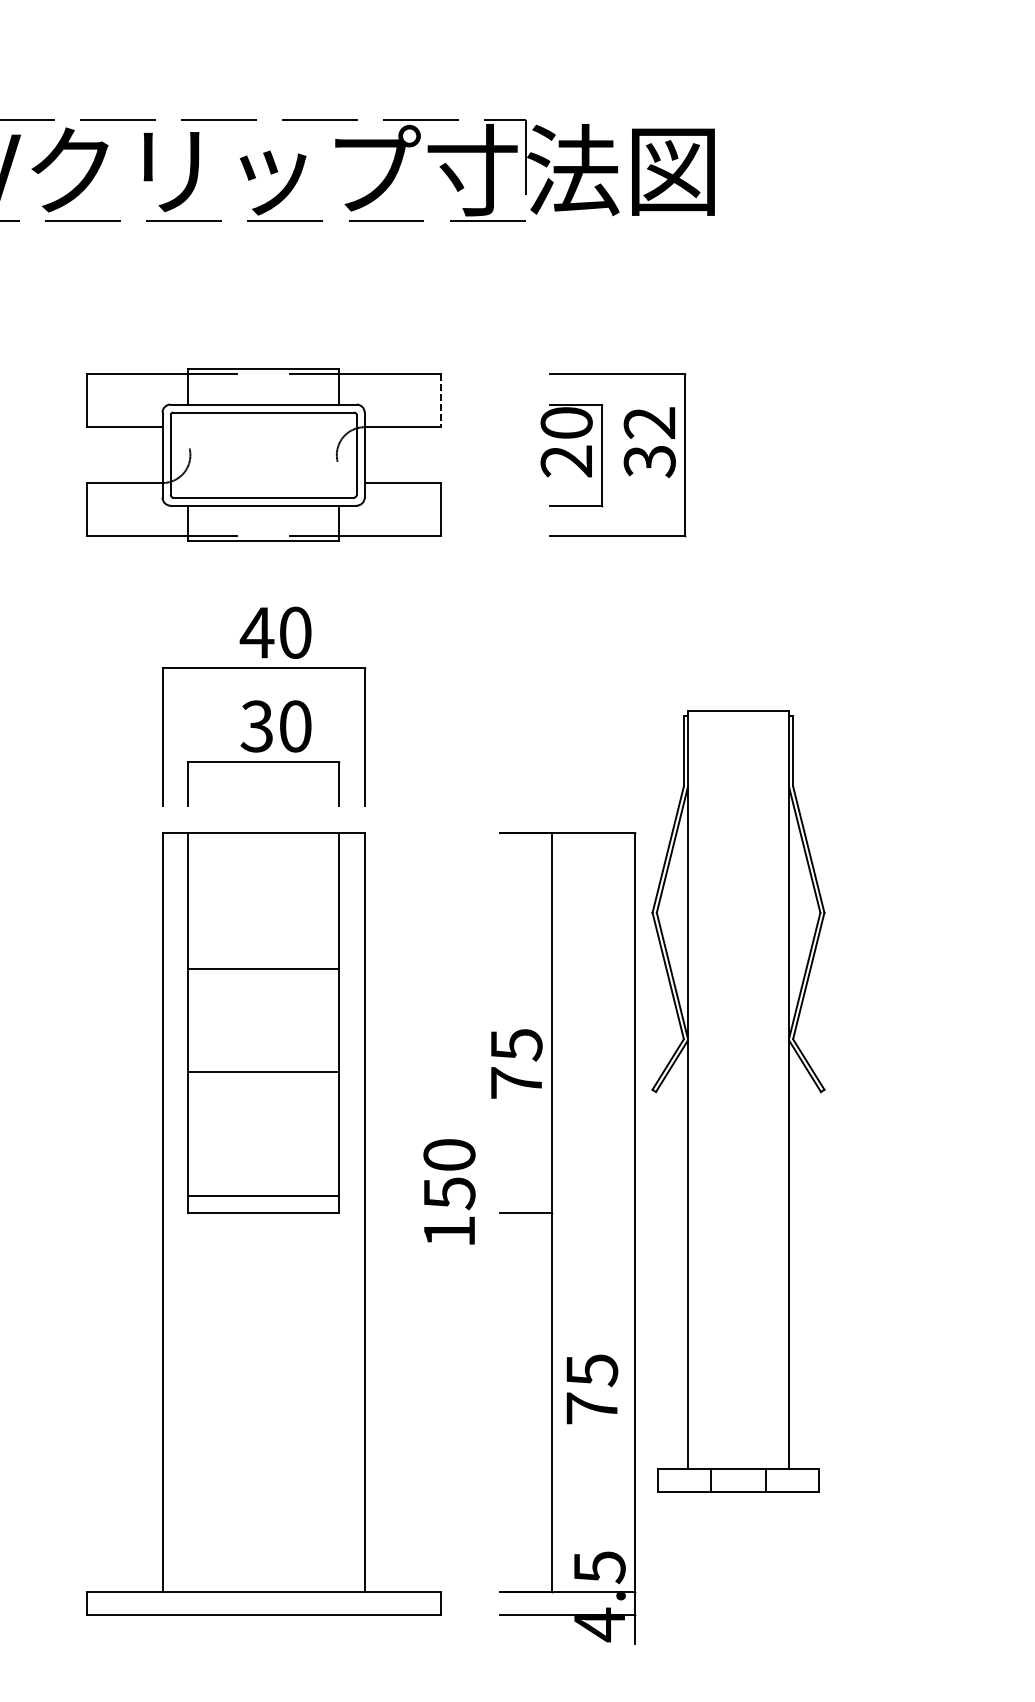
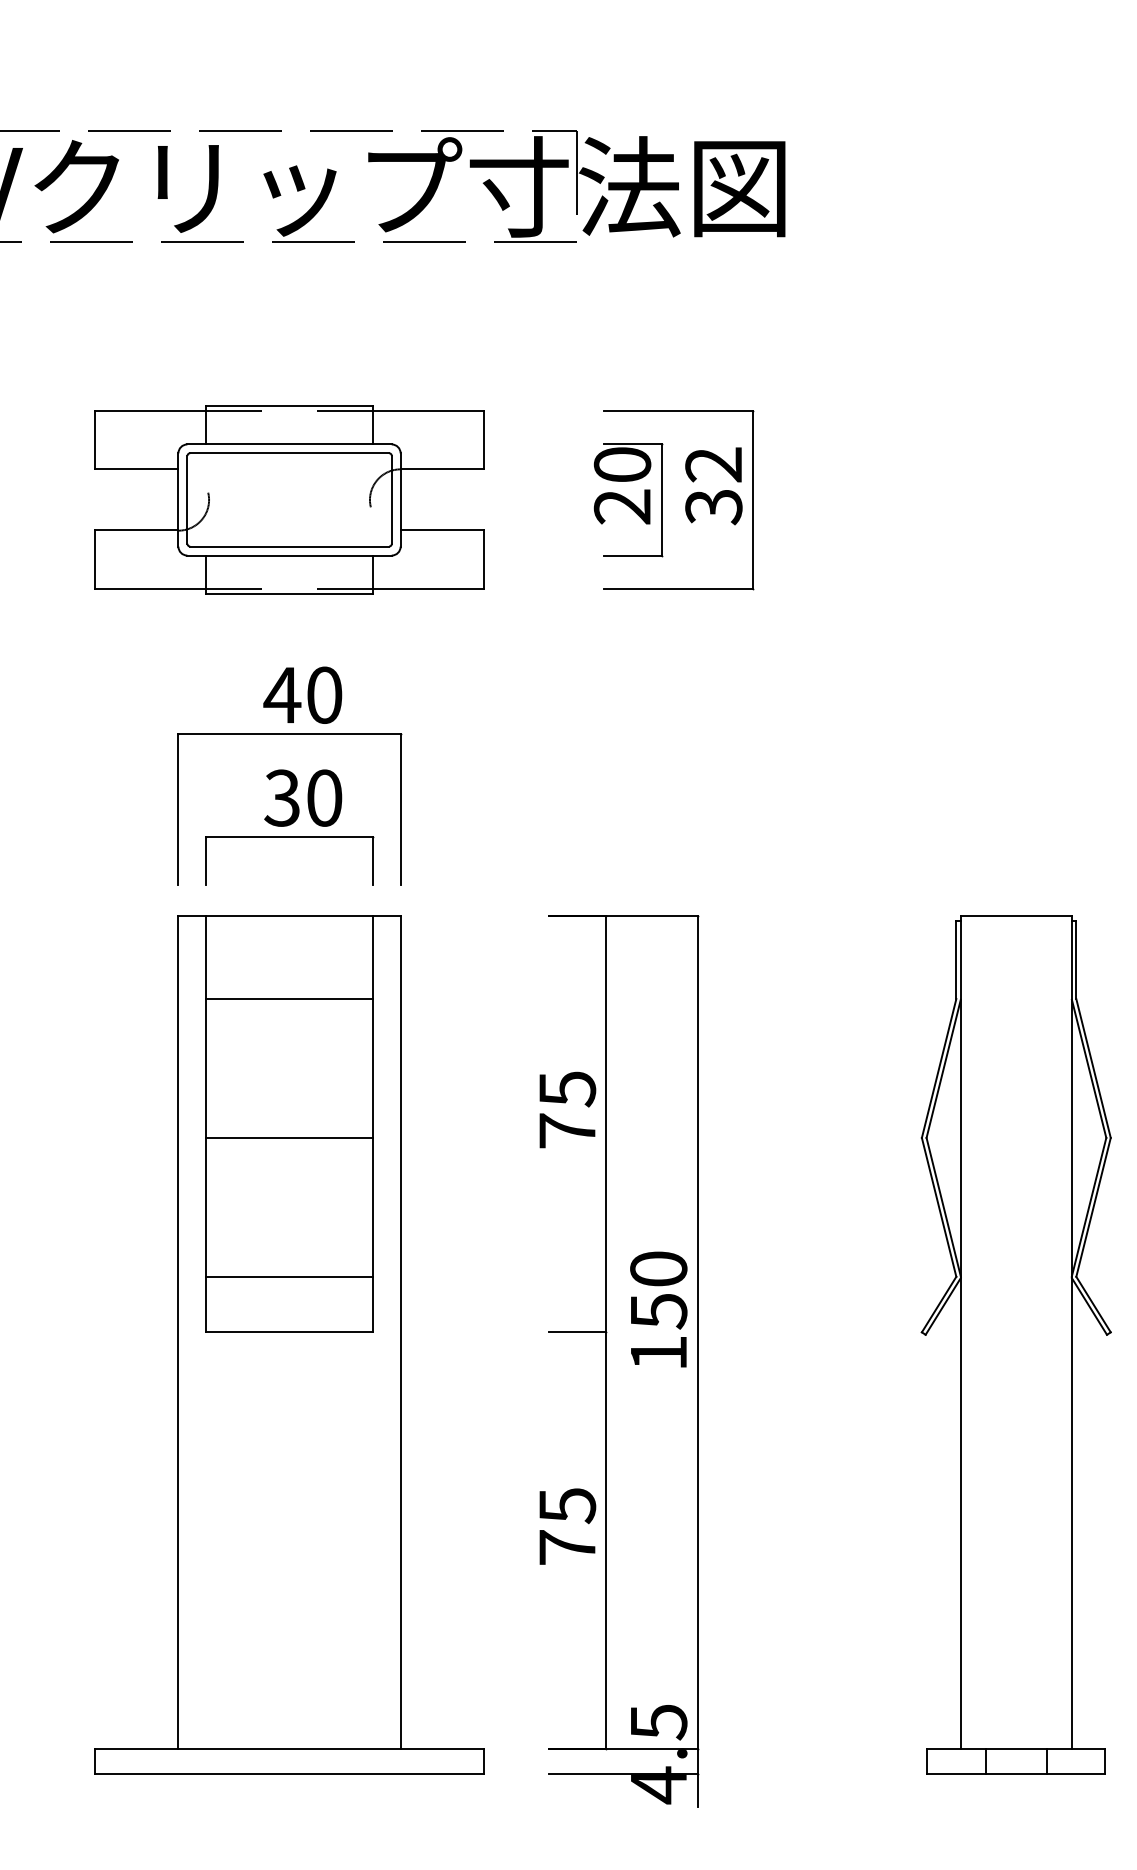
line: (440, 400) -> (483, 440), dashed -> solid
line: (263, 969) -> (289, 999), moved
text: (516, 1063) -> (567, 1109), moved
line: (263, 1071) -> (289, 1137), moved
part: (737, 1100) -> (1015, 1344), moved
text: (449, 1191) -> (658, 1309), moved
line: (263, 1195) -> (289, 1276), moved
text: (592, 1389) -> (567, 1526), moved

